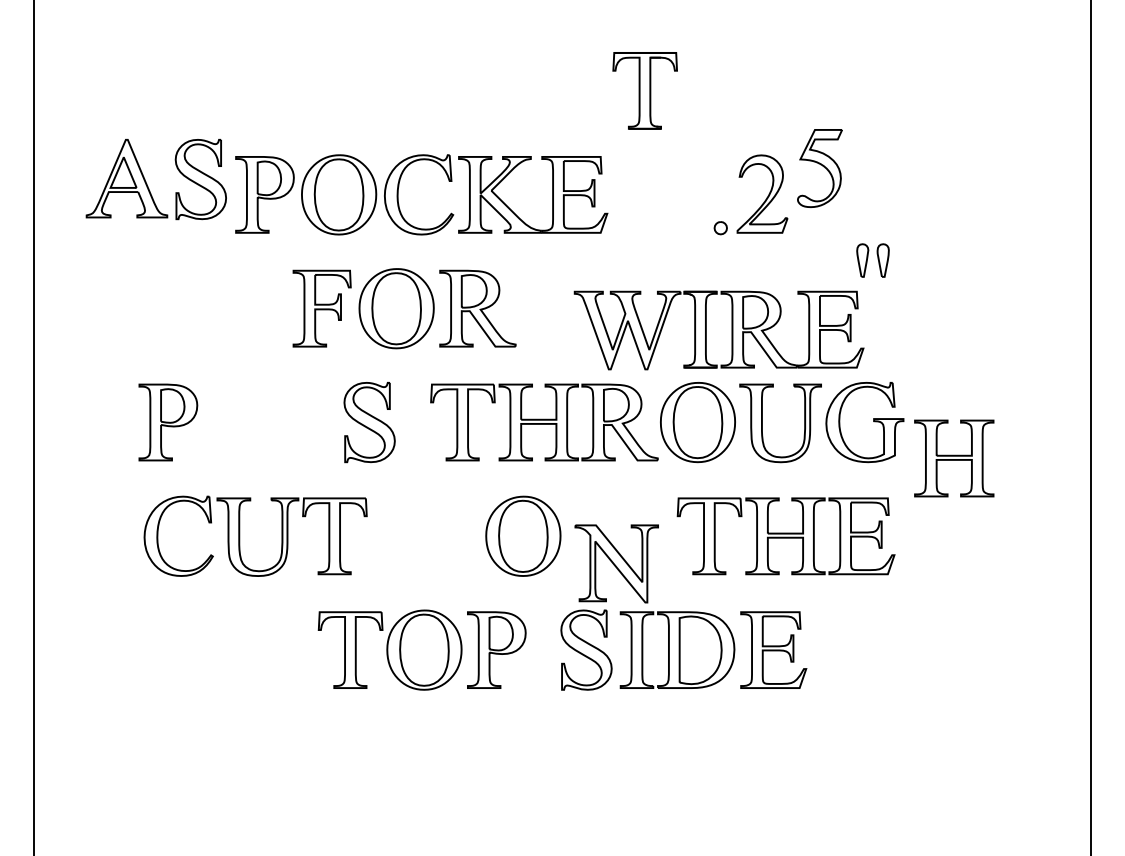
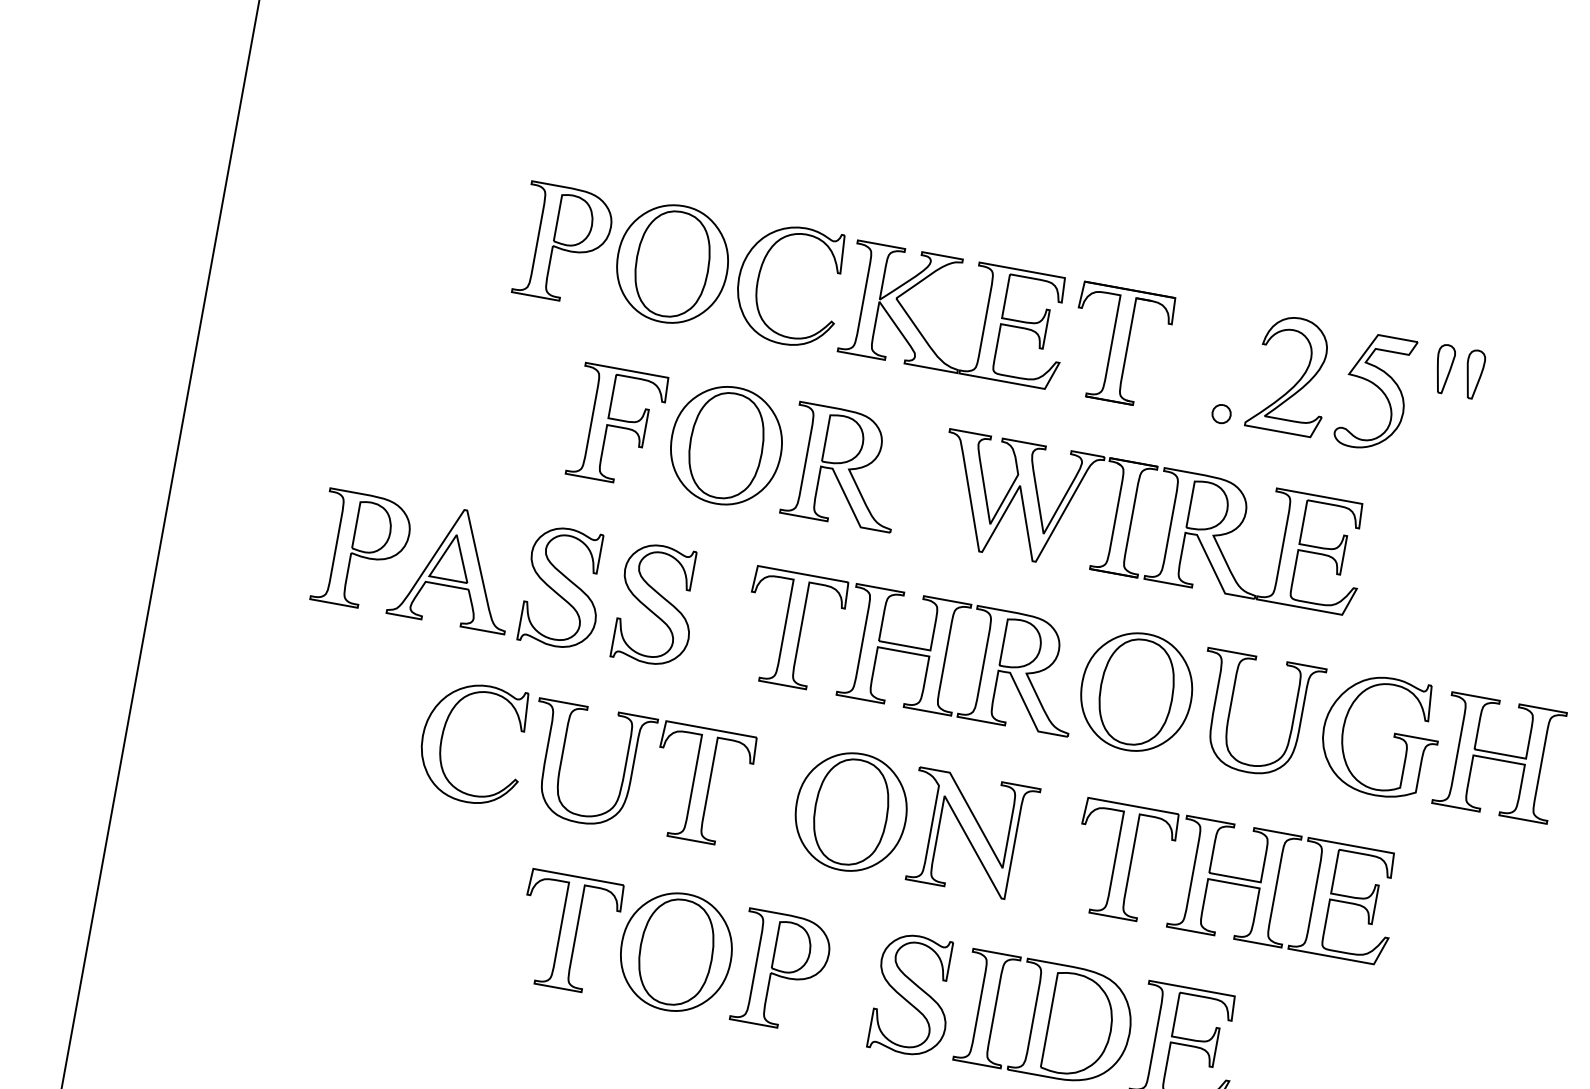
part: (644, 90) -> (1119, 344), moved
part: (819, 168) -> (1374, 392), moved
part: (147, 183) -> (484, 579), moved
part: (872, 260) -> (1458, 371), moved
part: (706, 330) -> (1132, 520), moved
part: (954, 458) -> (1499, 758), moved
part: (240, 535) -> (563, 758), moved
part: (616, 563) -> (969, 833), moved

